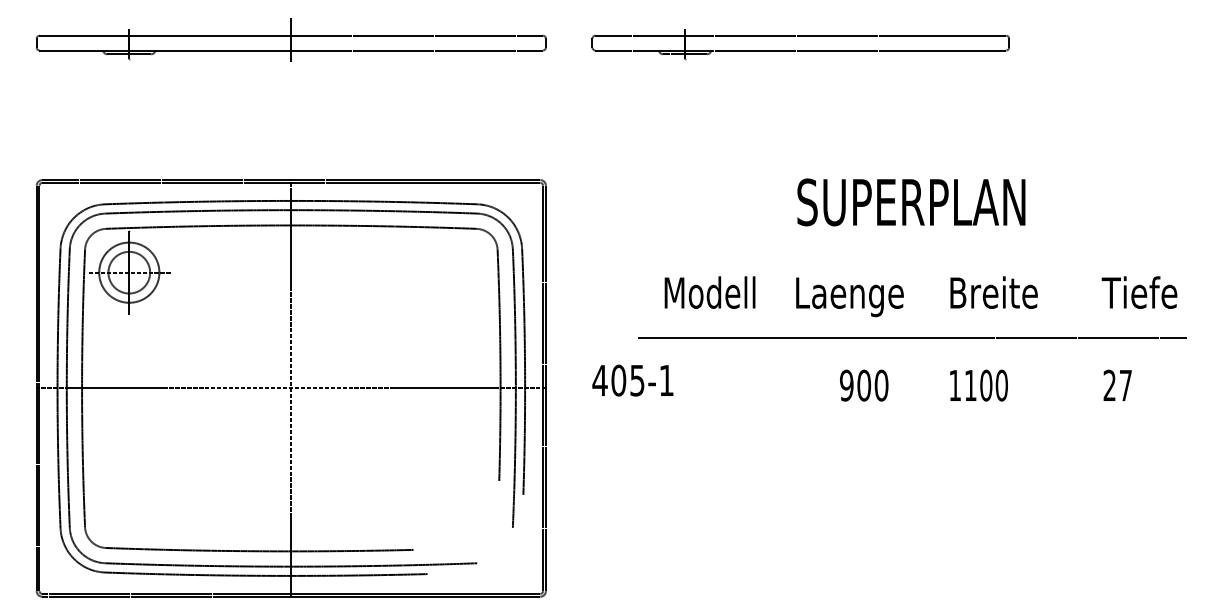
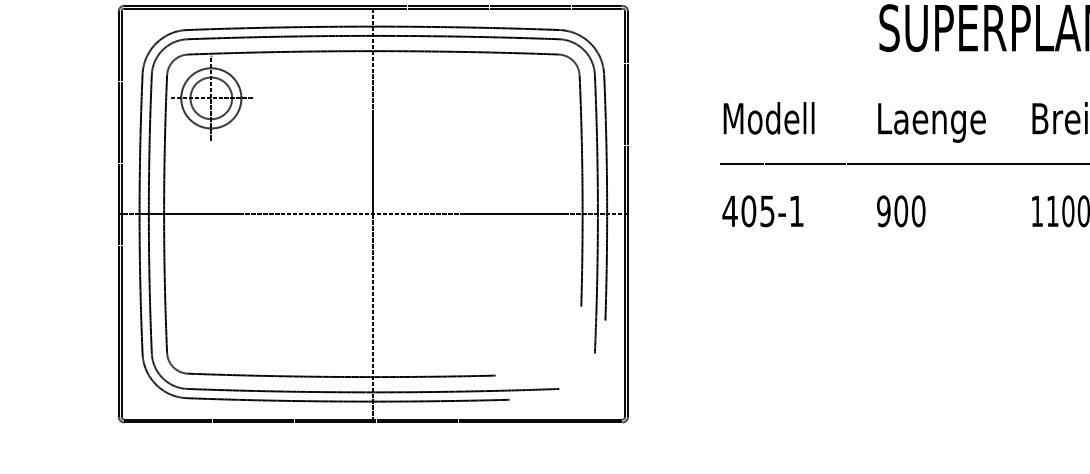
text: (709, 292) -> (768, 118), moved
text: (632, 380) -> (762, 211), moved
text: (864, 385) -> (901, 211), moved

